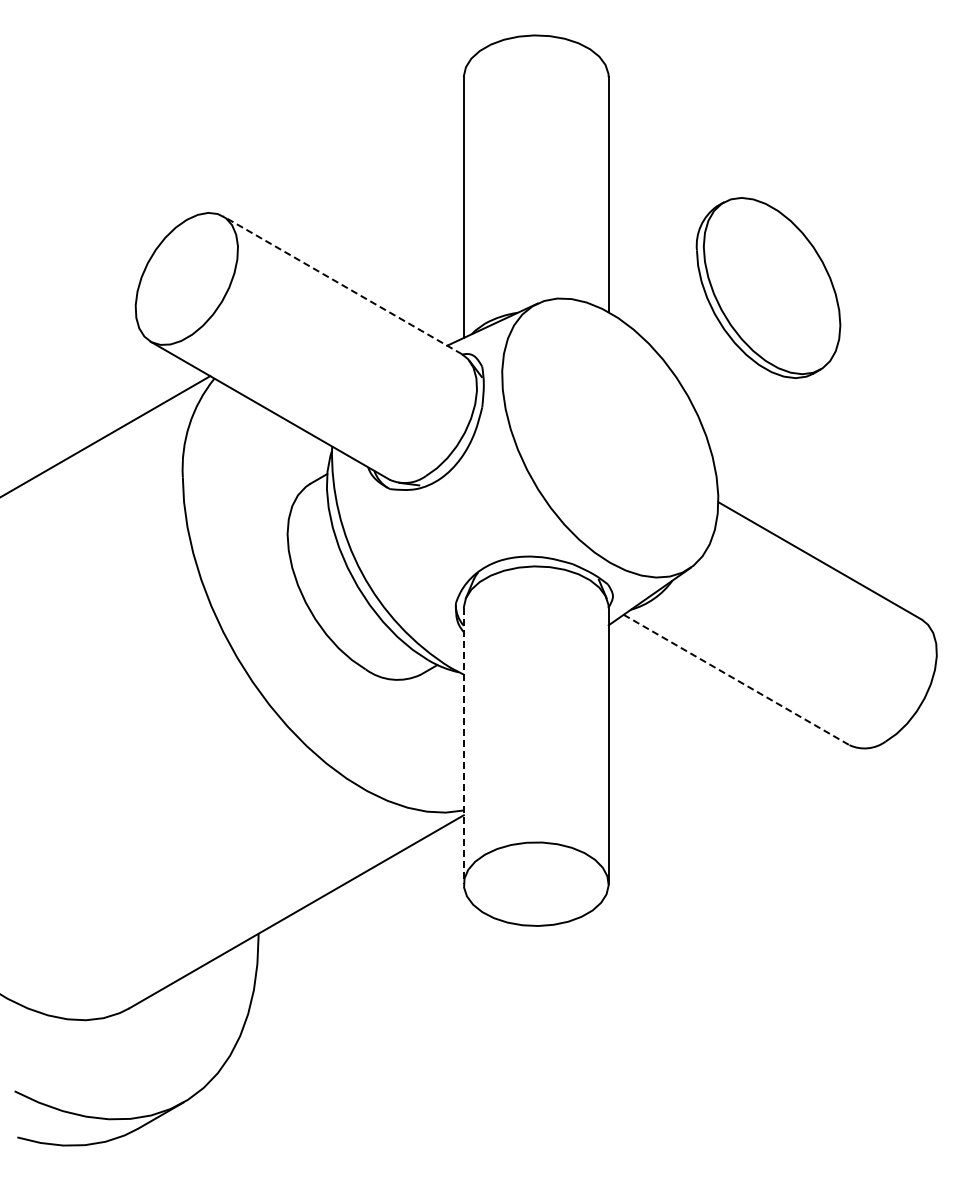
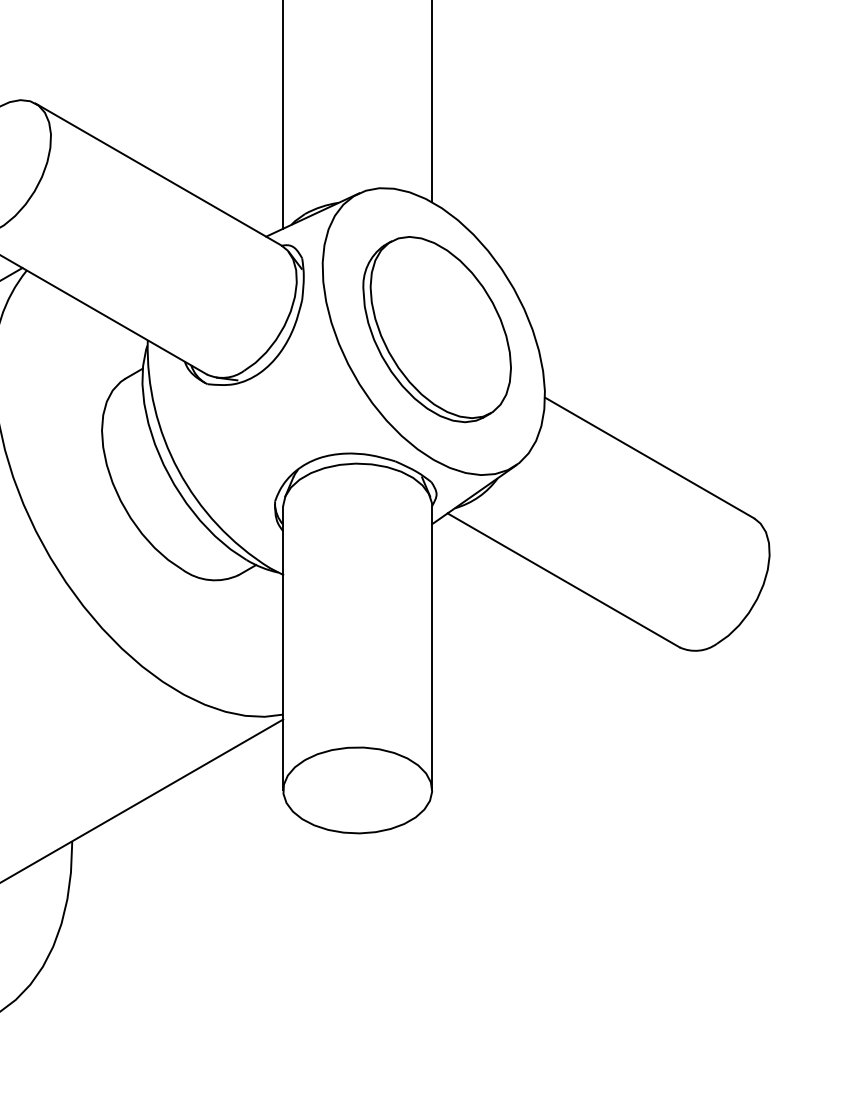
line: (342, 285) -> (158, 174), dashed -> solid
part: (768, 287) -> (437, 329), moved
line: (737, 680) -> (564, 580), dashed -> solid
line: (463, 746) -> (282, 648), dashed -> solid

